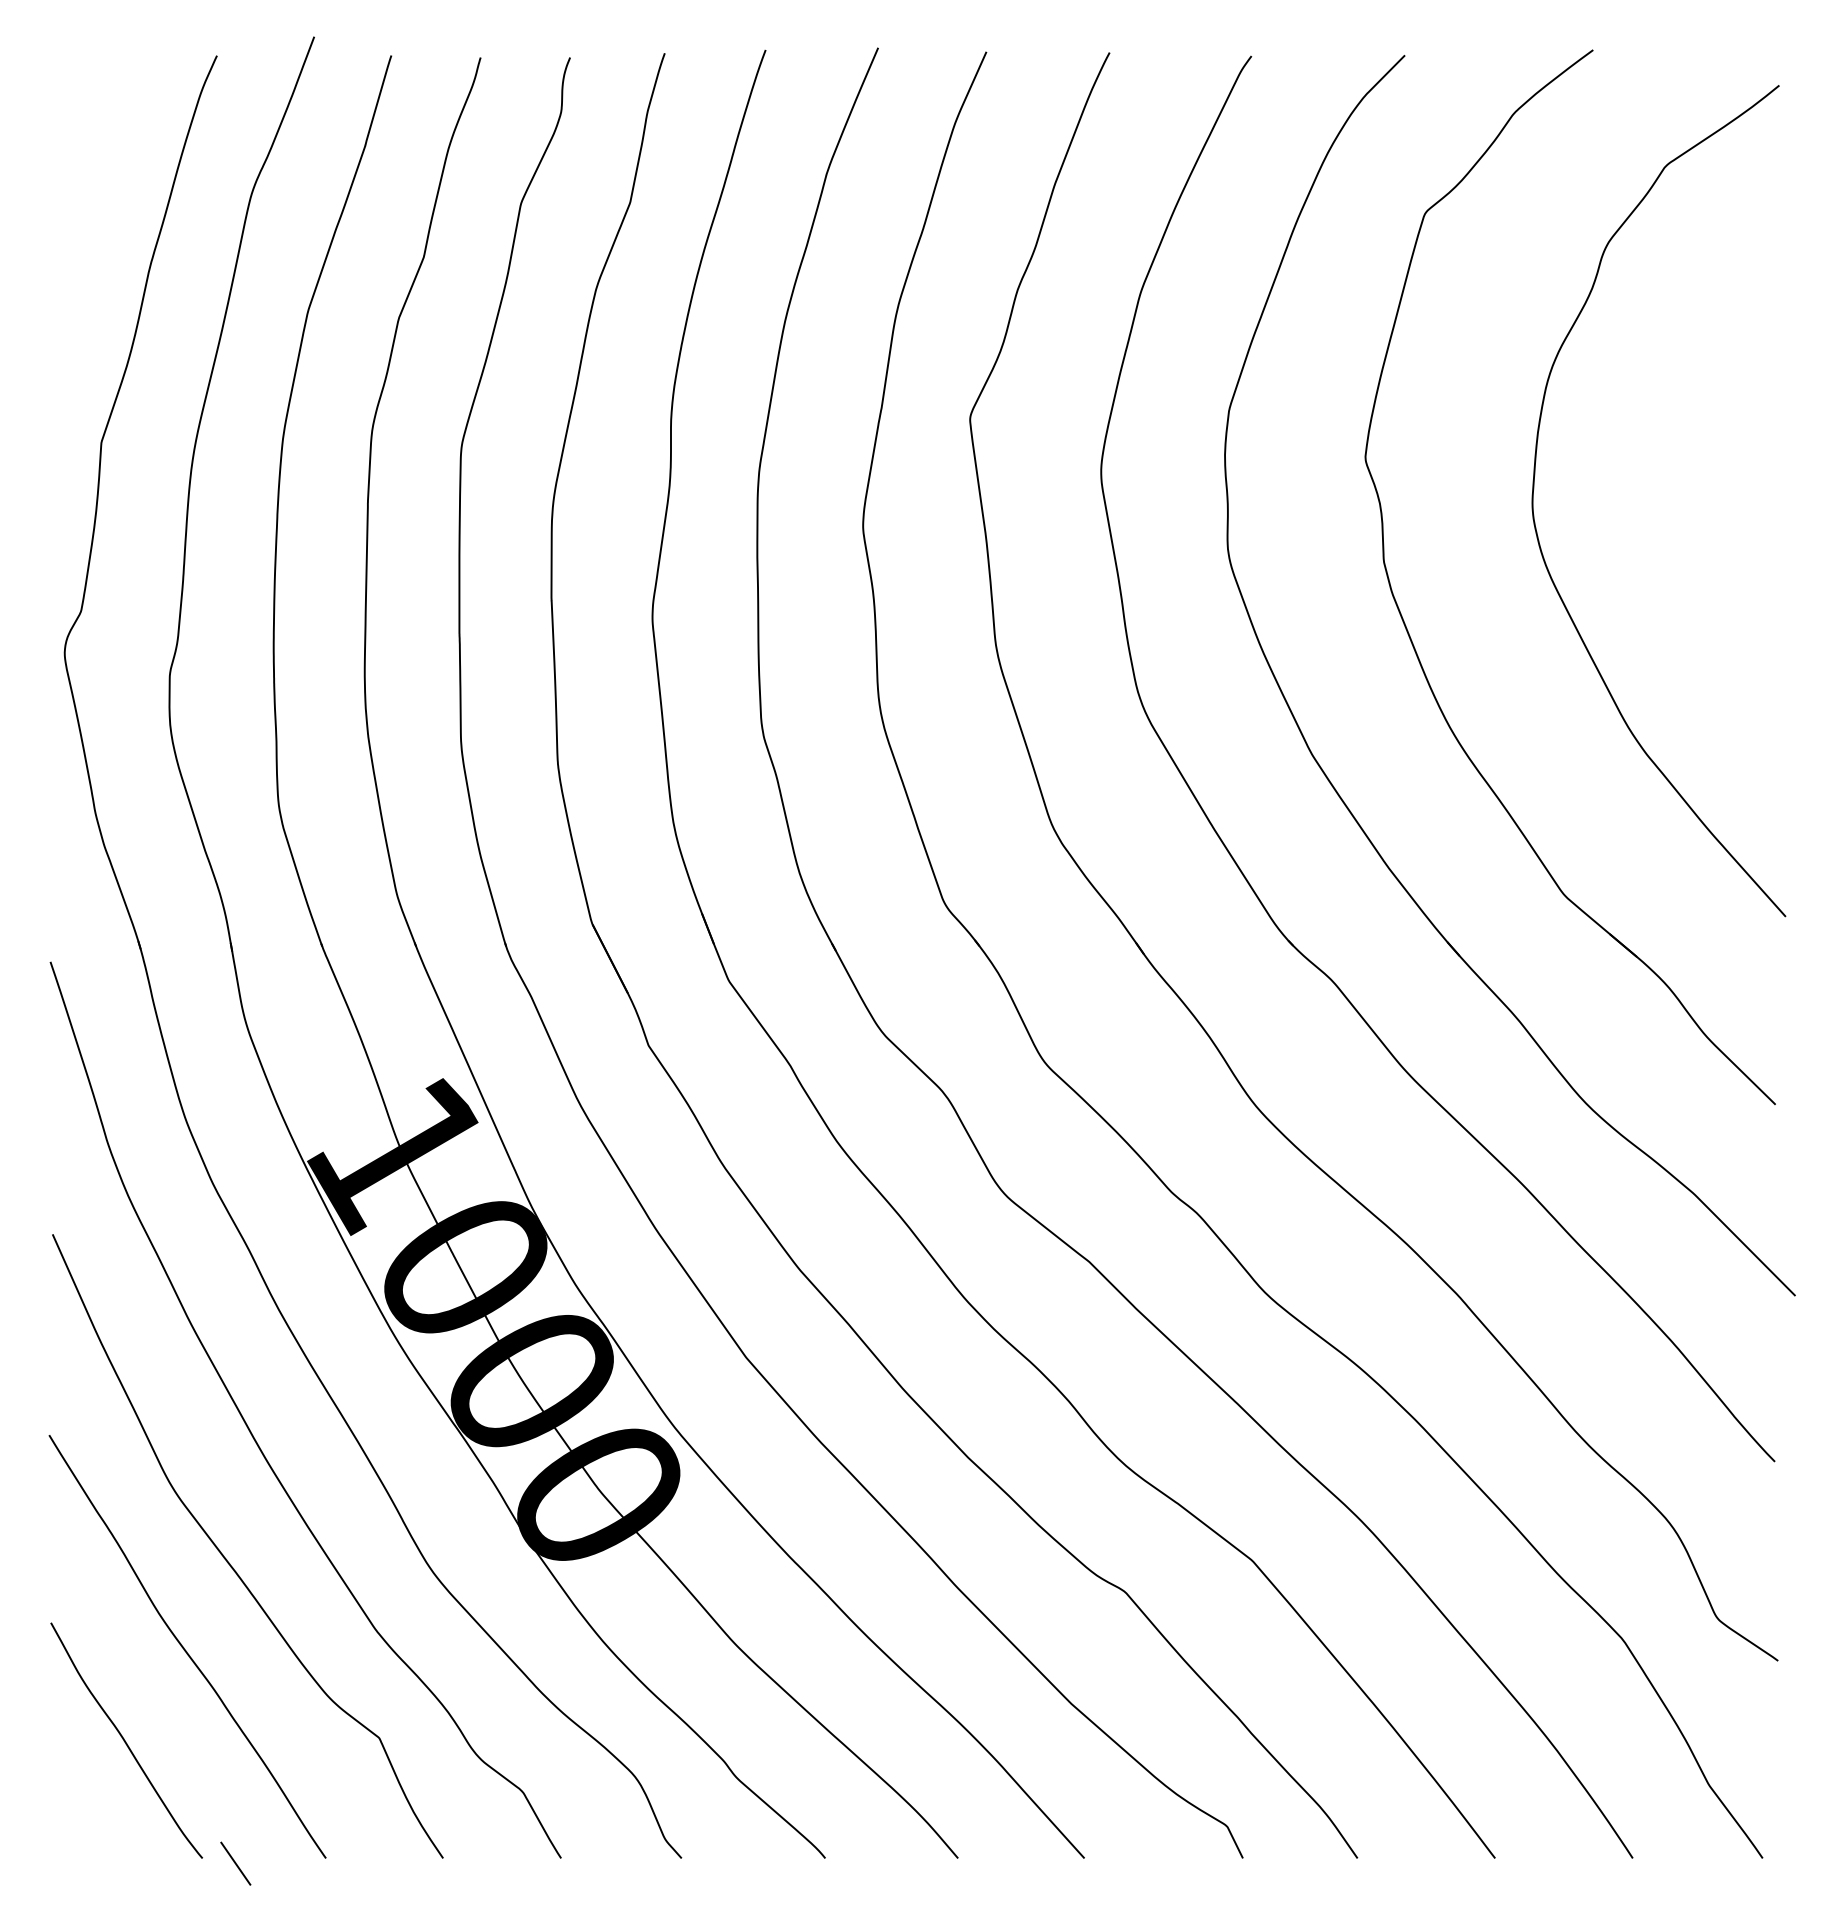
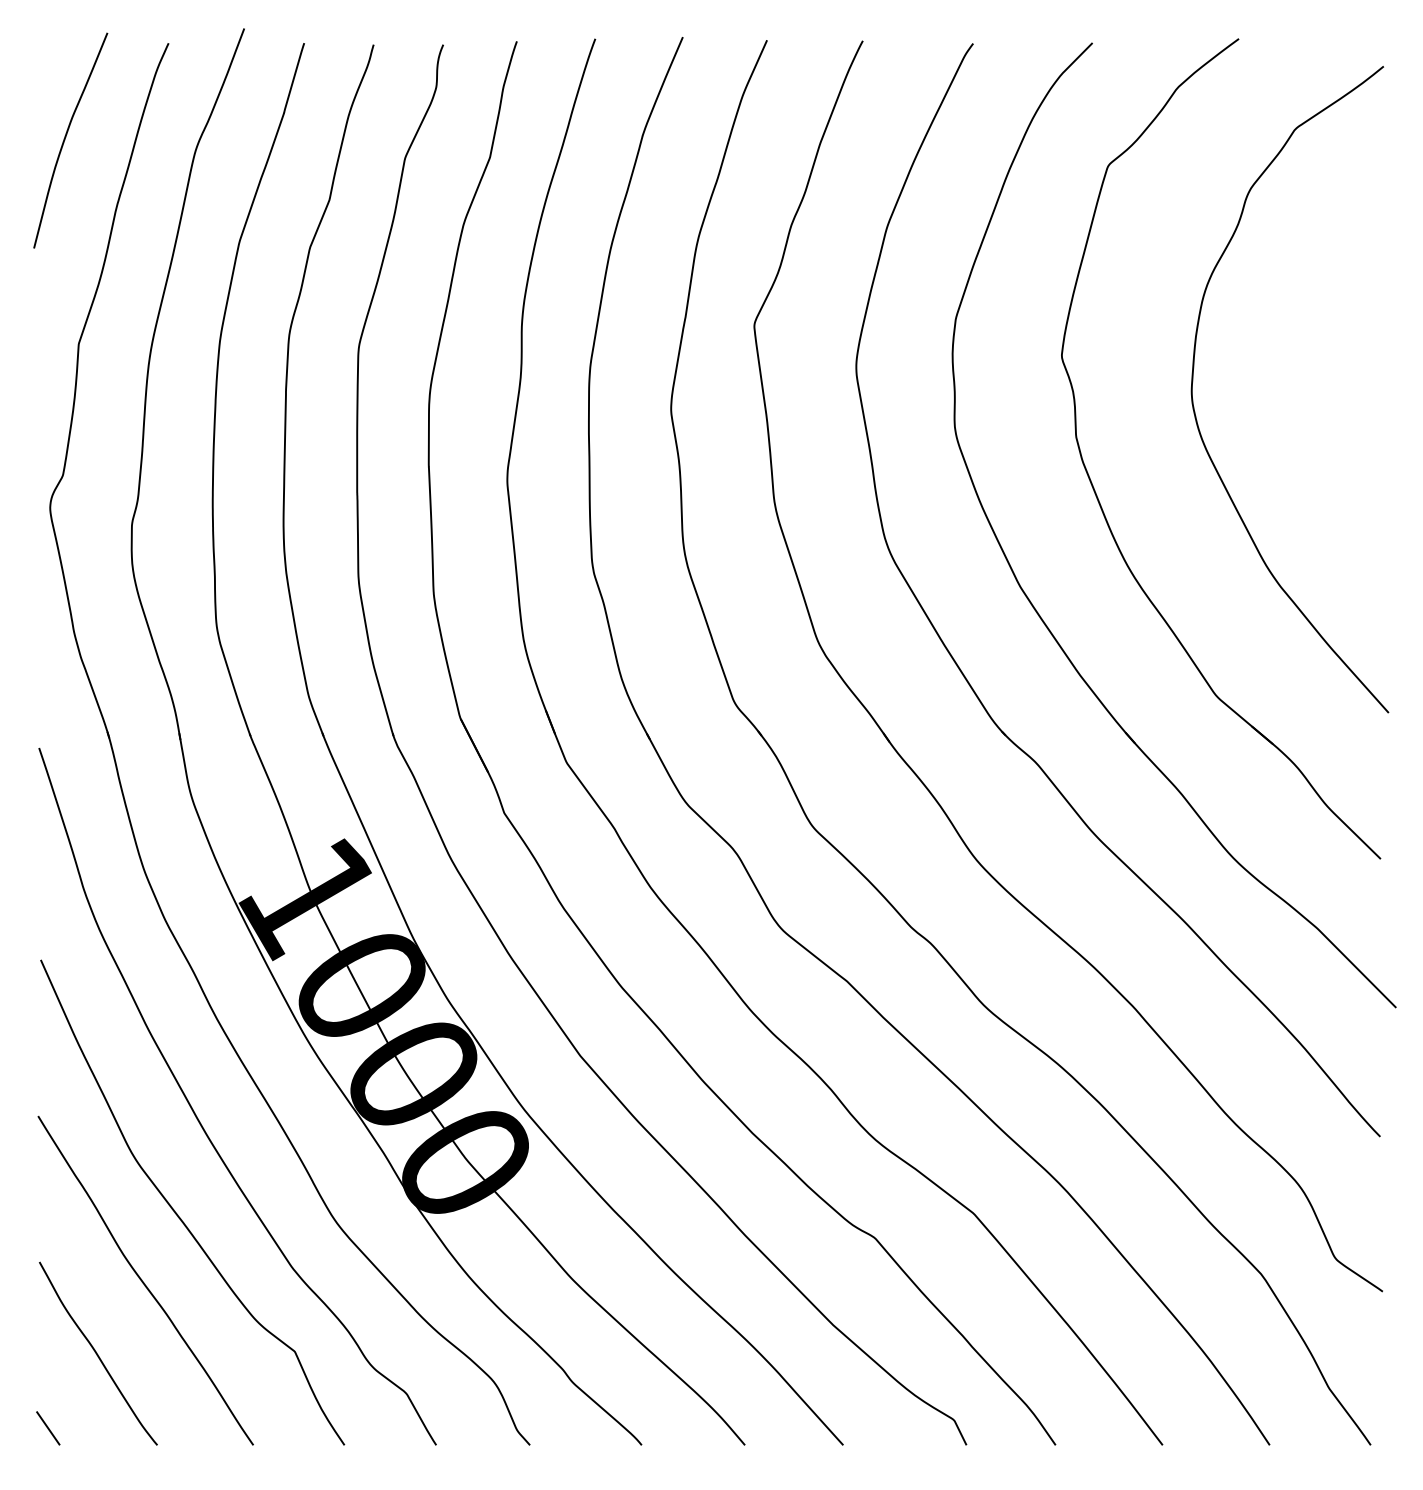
curve: (85, 176) -> (66, 137), added
line: (236, 1863) -> (48, 1428), moved

